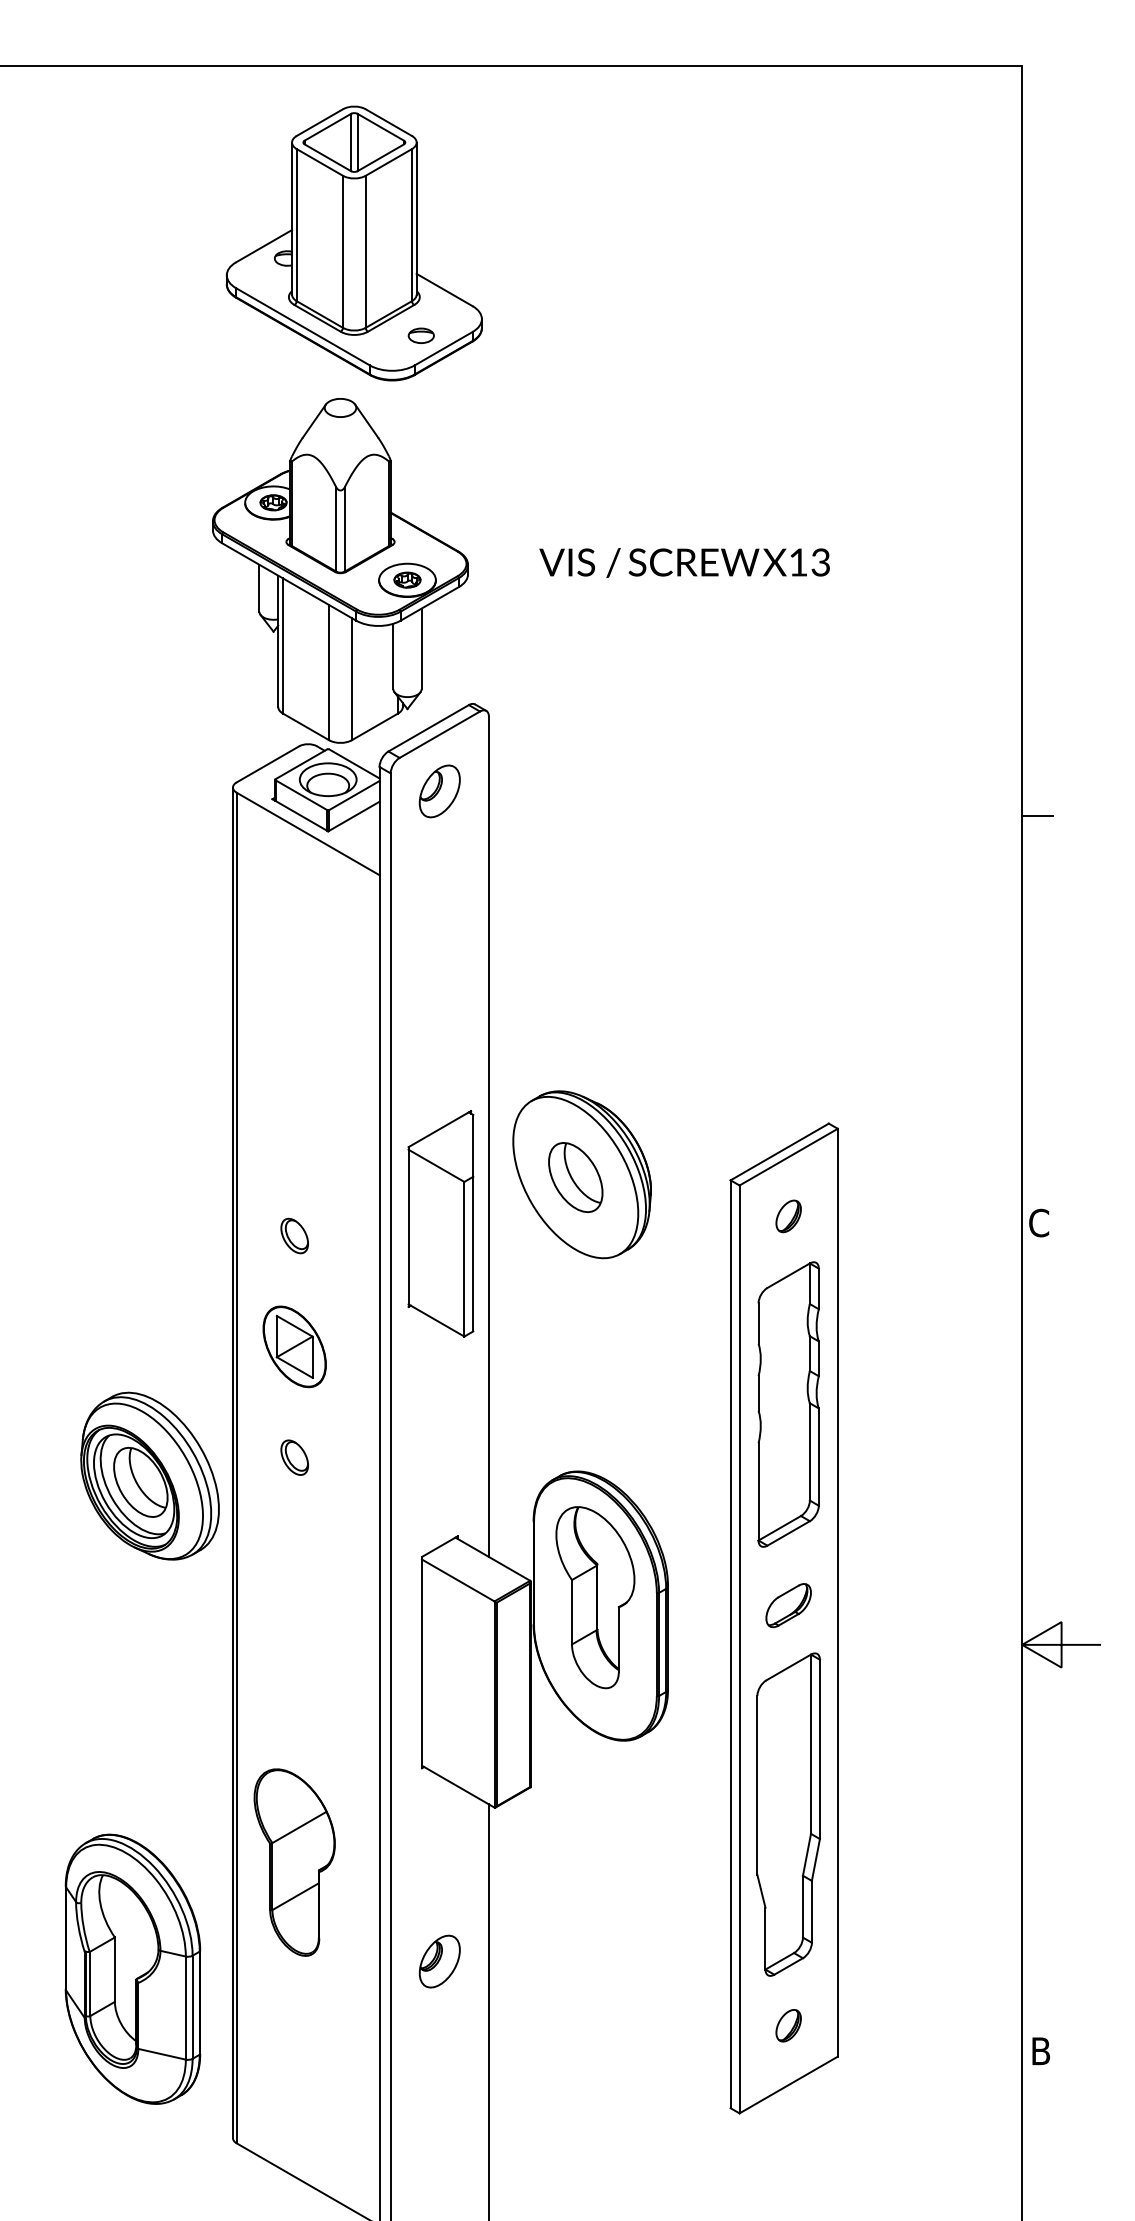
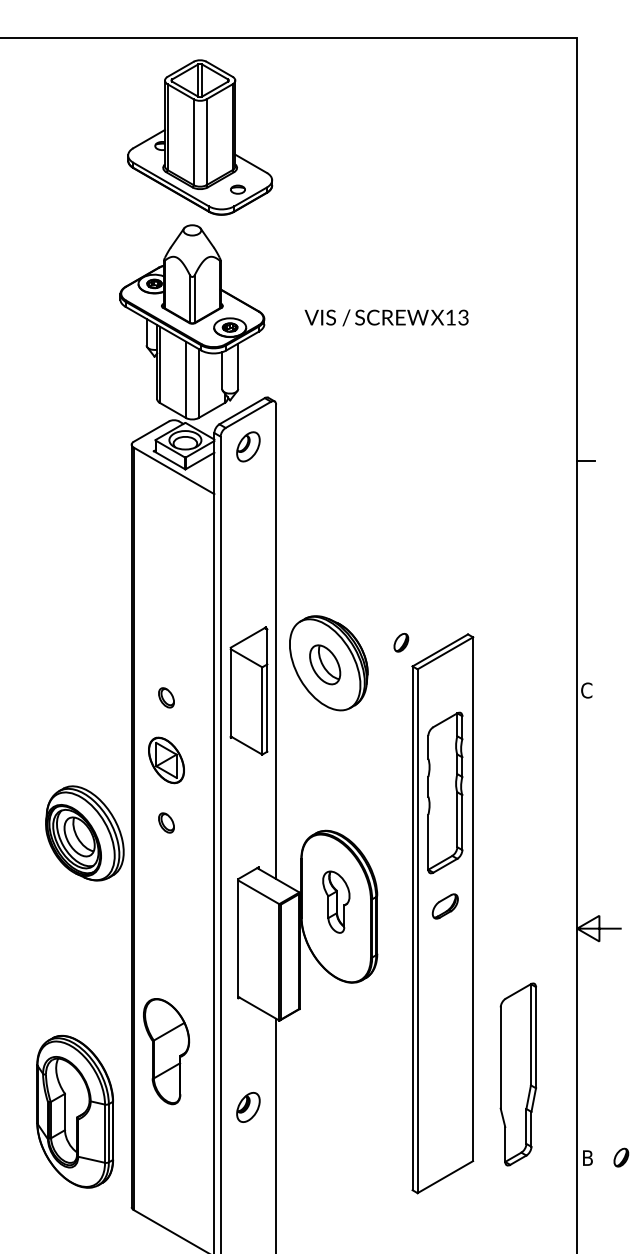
part: (788, 1215) -> (401, 642), moved
part: (595, 1598) -> (336, 902), size x0.6
part: (787, 1814) -> (517, 1074), moved
part: (788, 2025) -> (621, 1157), moved

